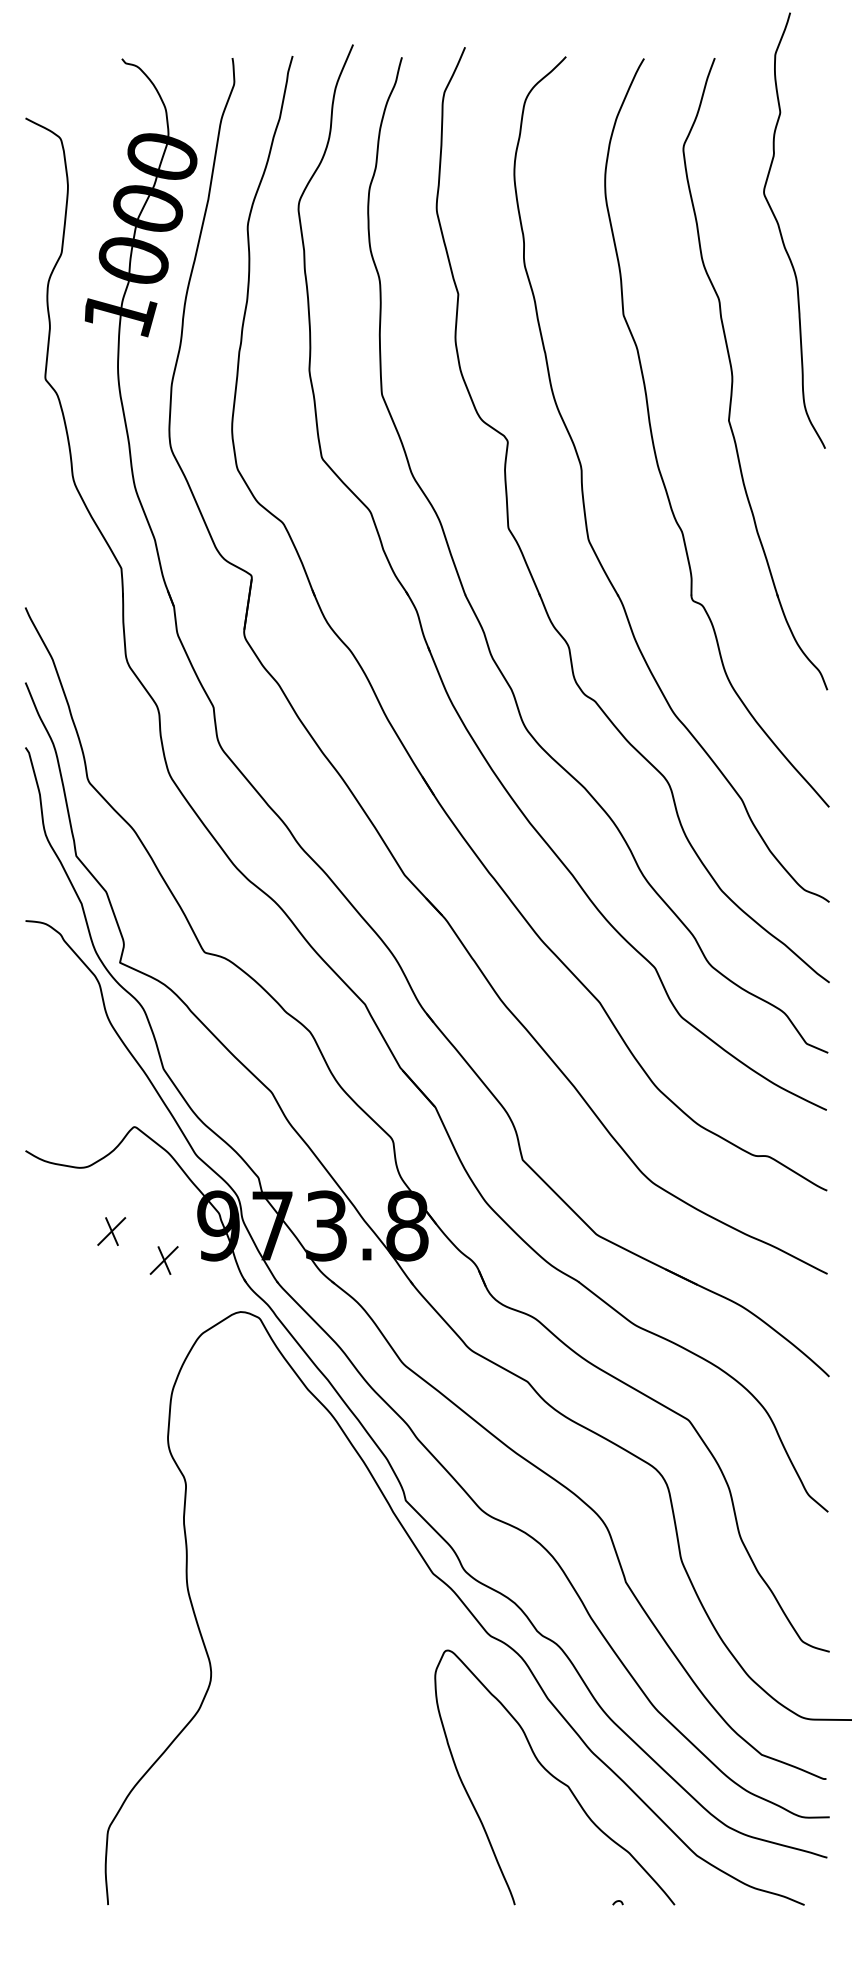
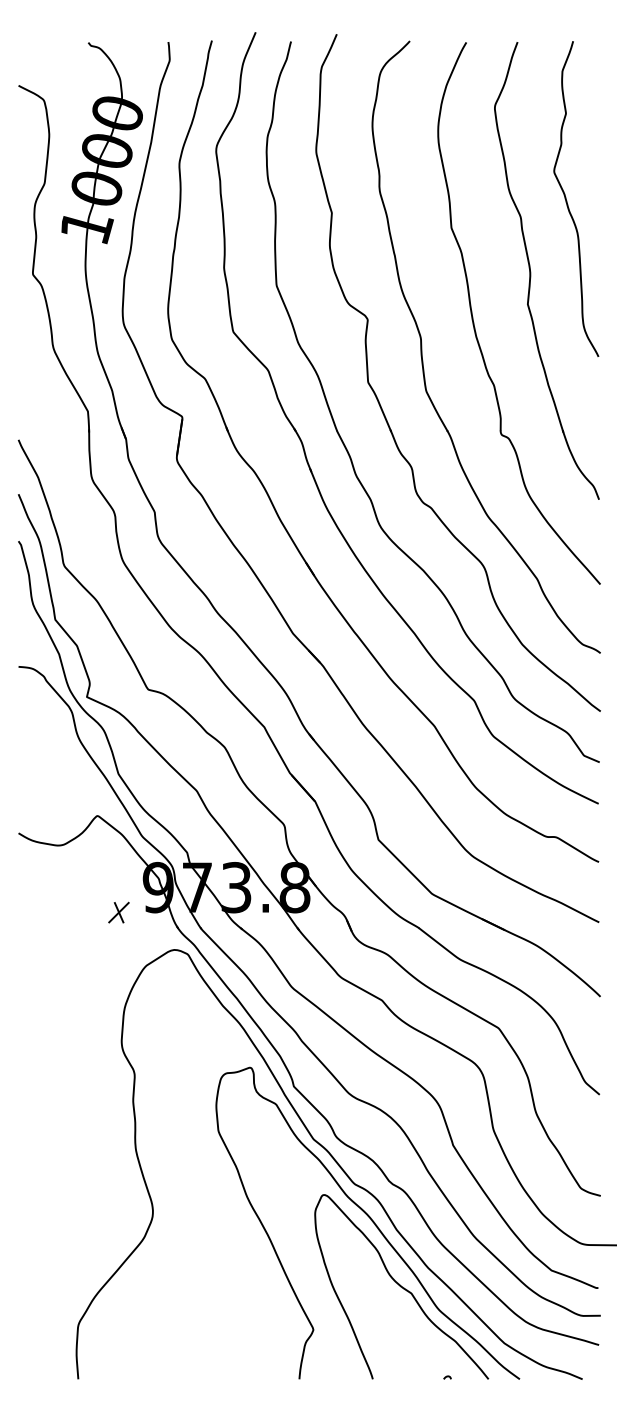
curve: (782, 232) -> (567, 200), moved
part: (111, 1231) -> (80, 891), removed
curve: (513, 1687) -> (371, 1221), added

